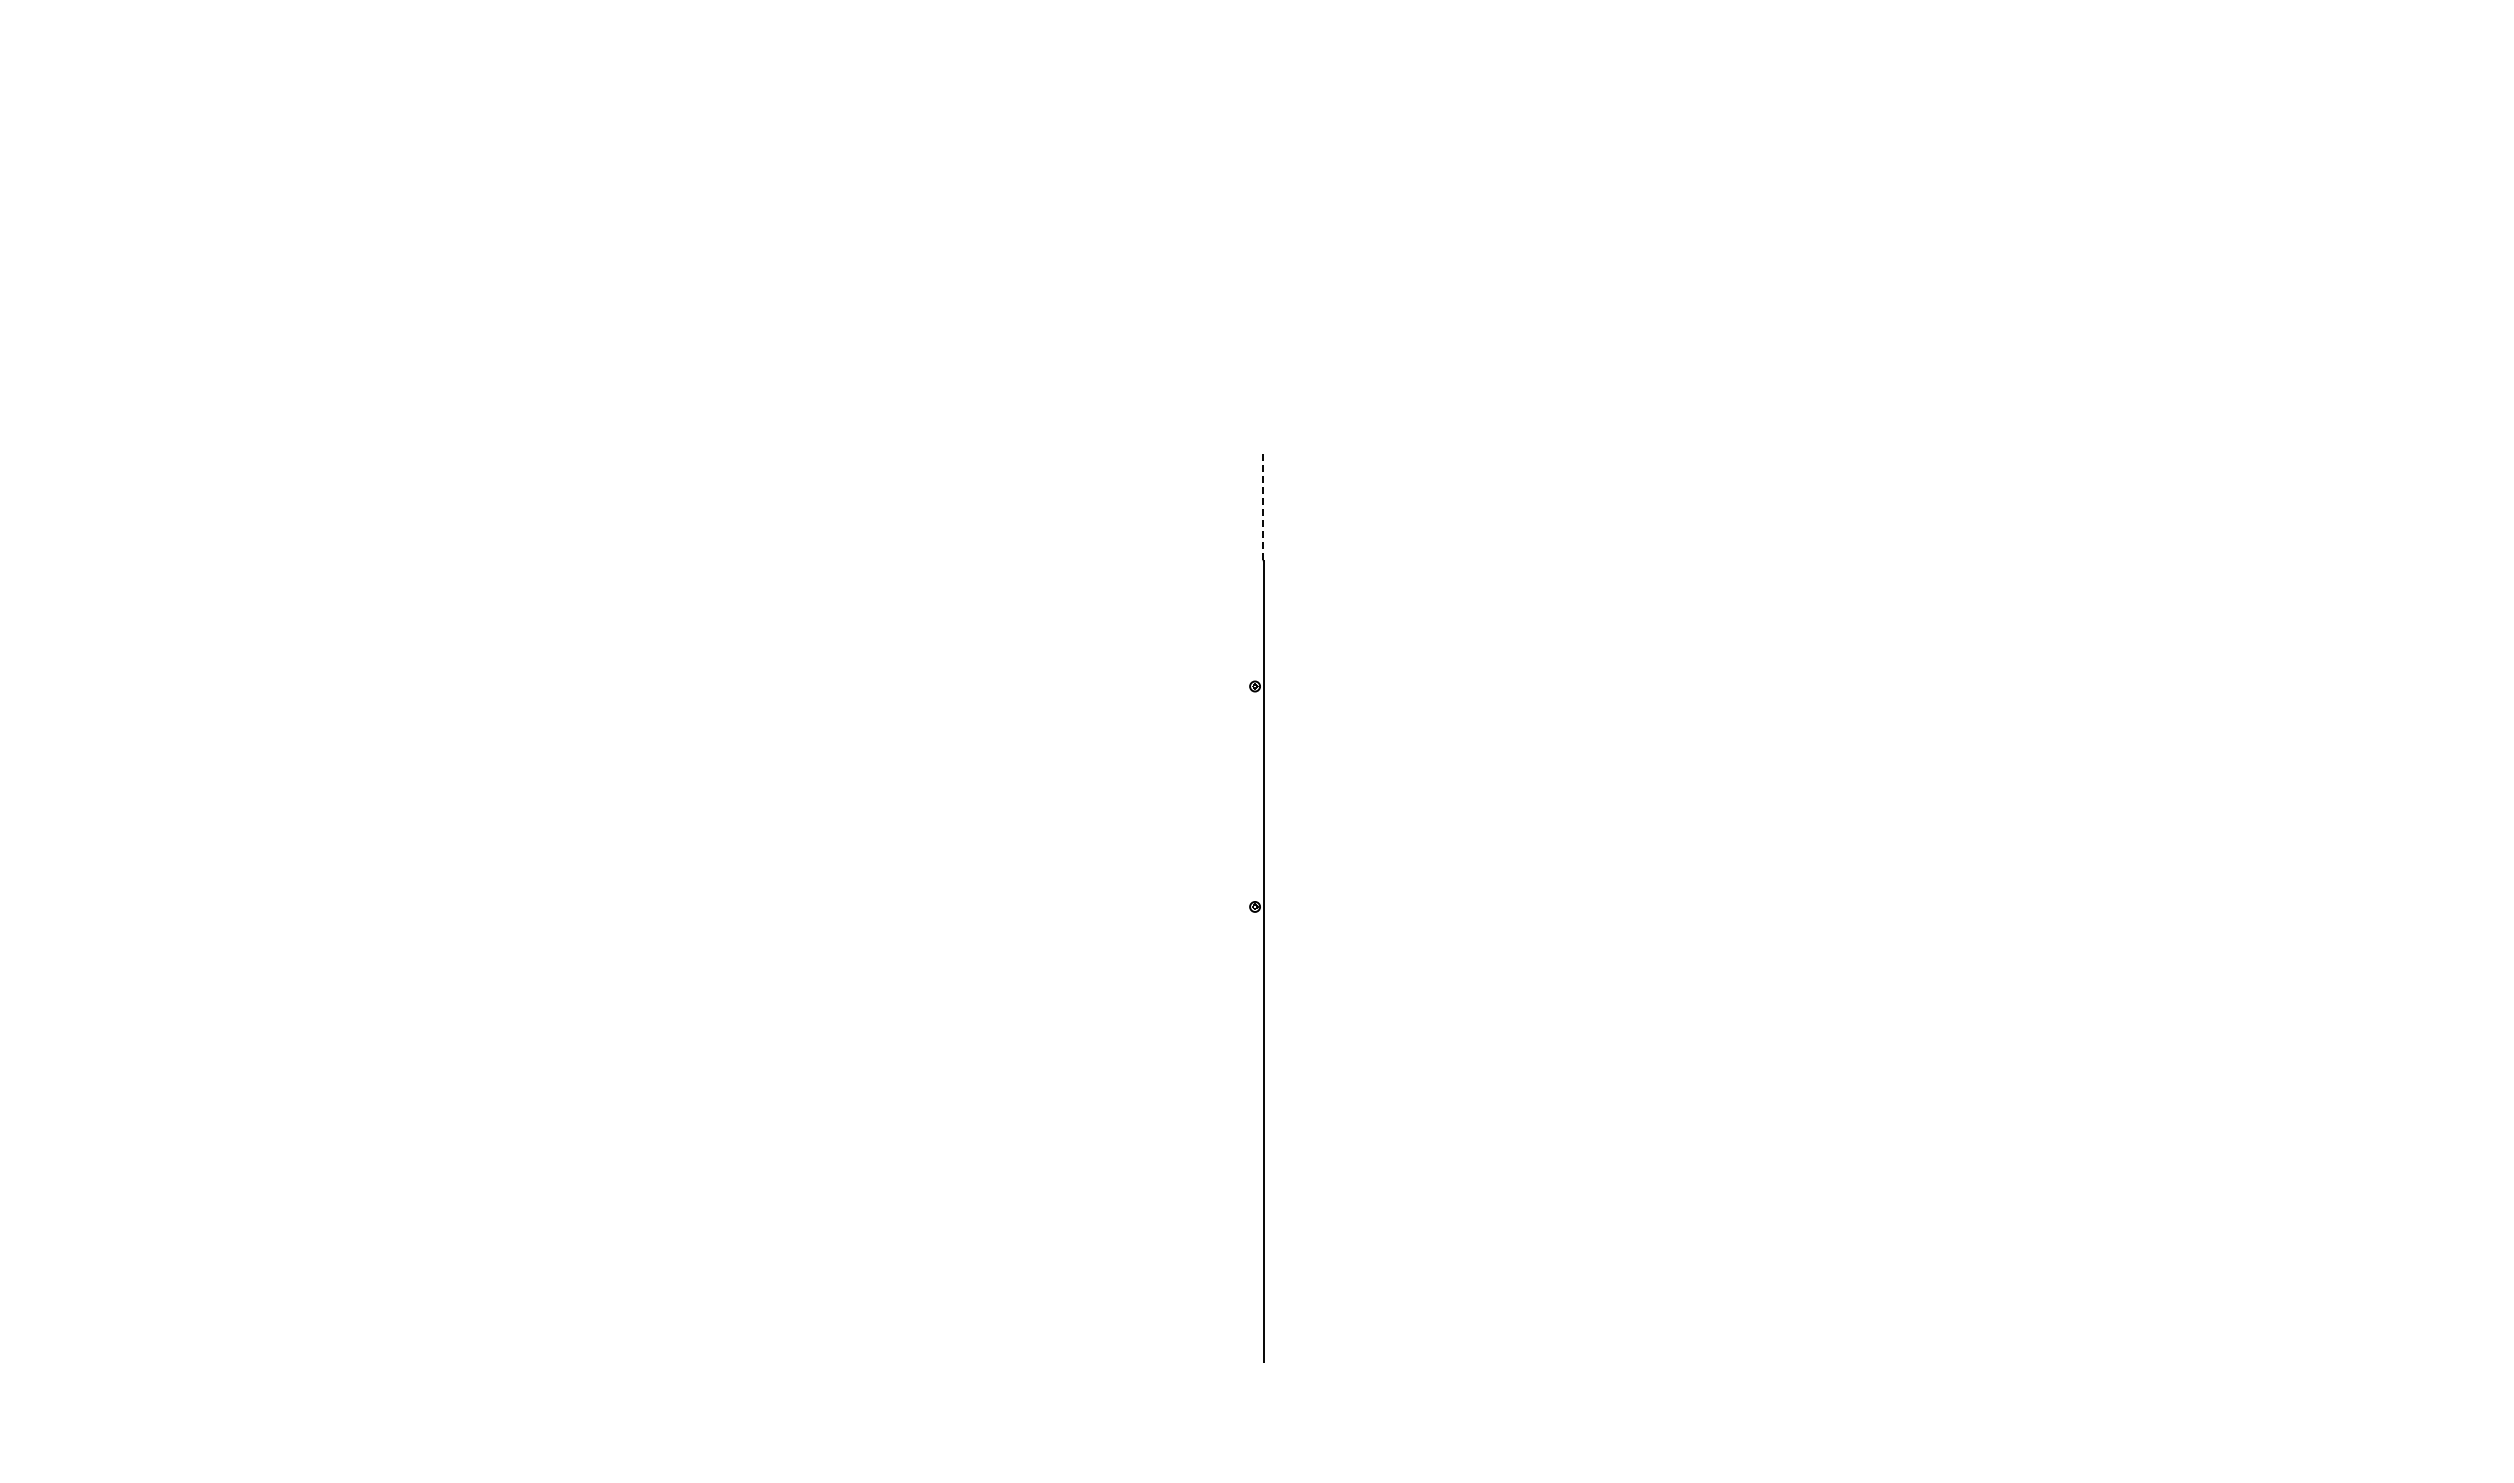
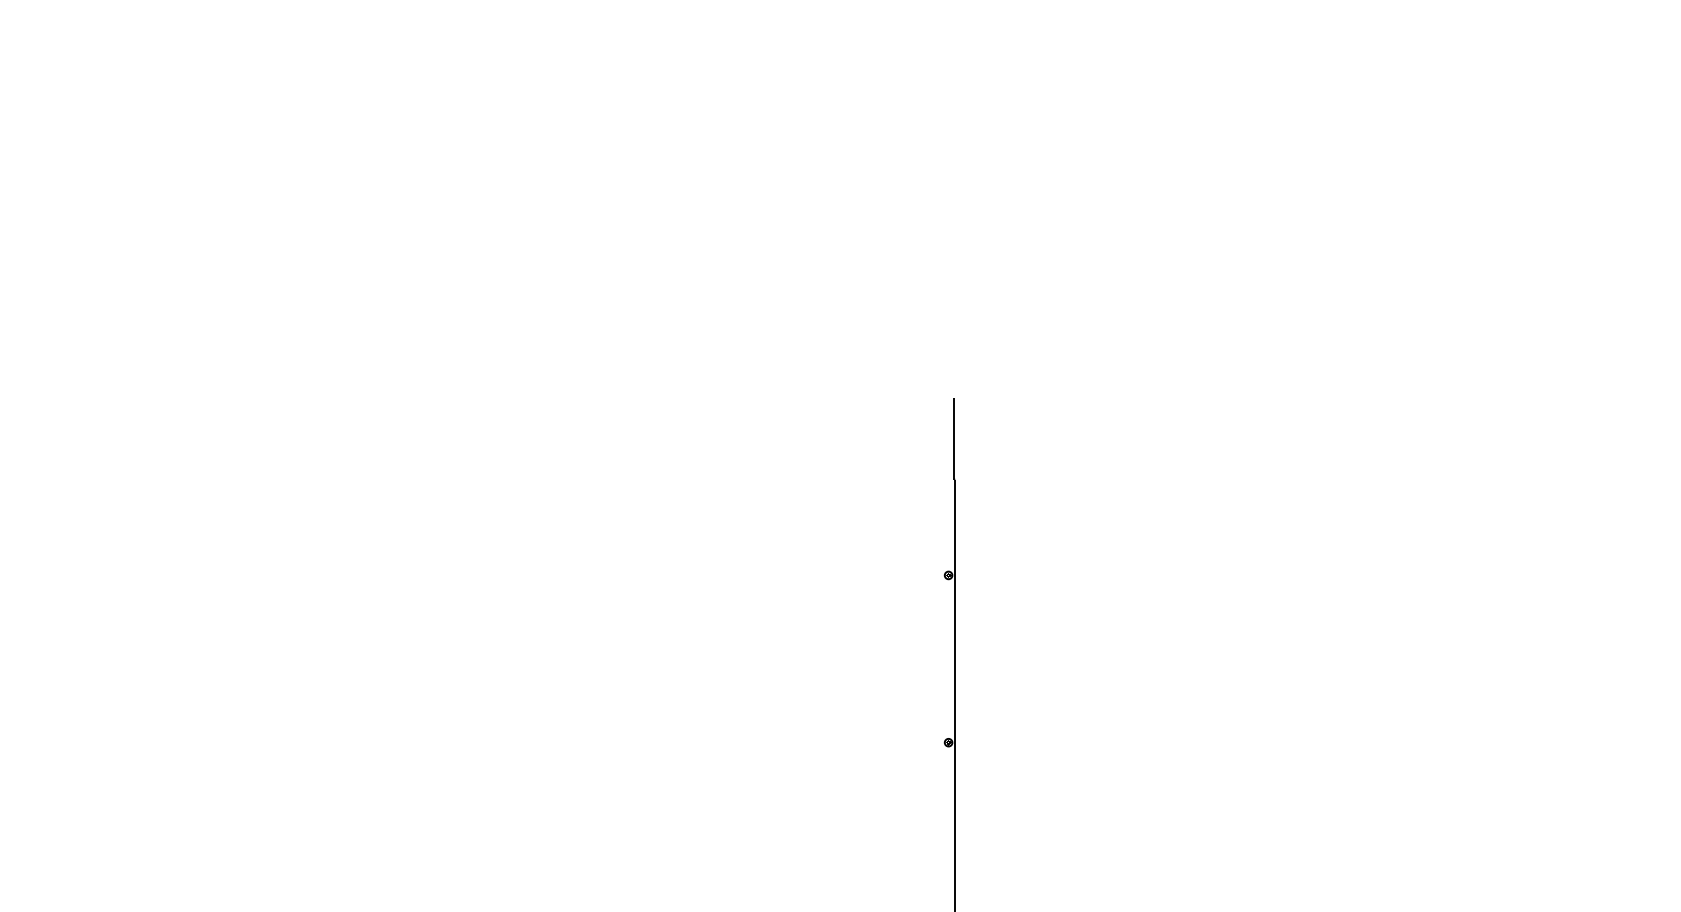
line: (1262, 506) -> (954, 438), dashed -> solid

